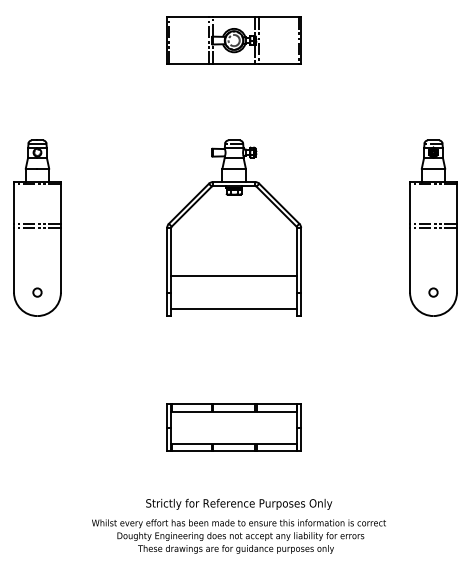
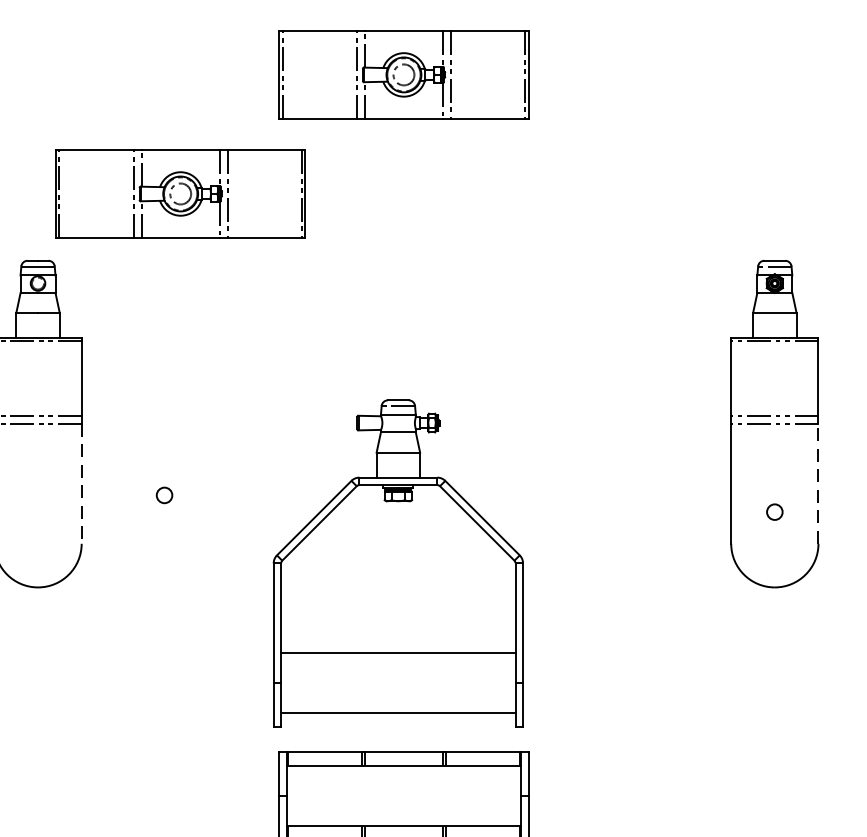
part: (113, 104) -> (179, 193), added
part: (233, 227) -> (397, 562), moved
line: (456, 259) -> (817, 482), solid -> dashed
line: (60, 260) -> (80, 484), solid -> dashed
circle: (37, 292) -> (164, 495), moved
circle: (433, 292) -> (774, 511), moved

